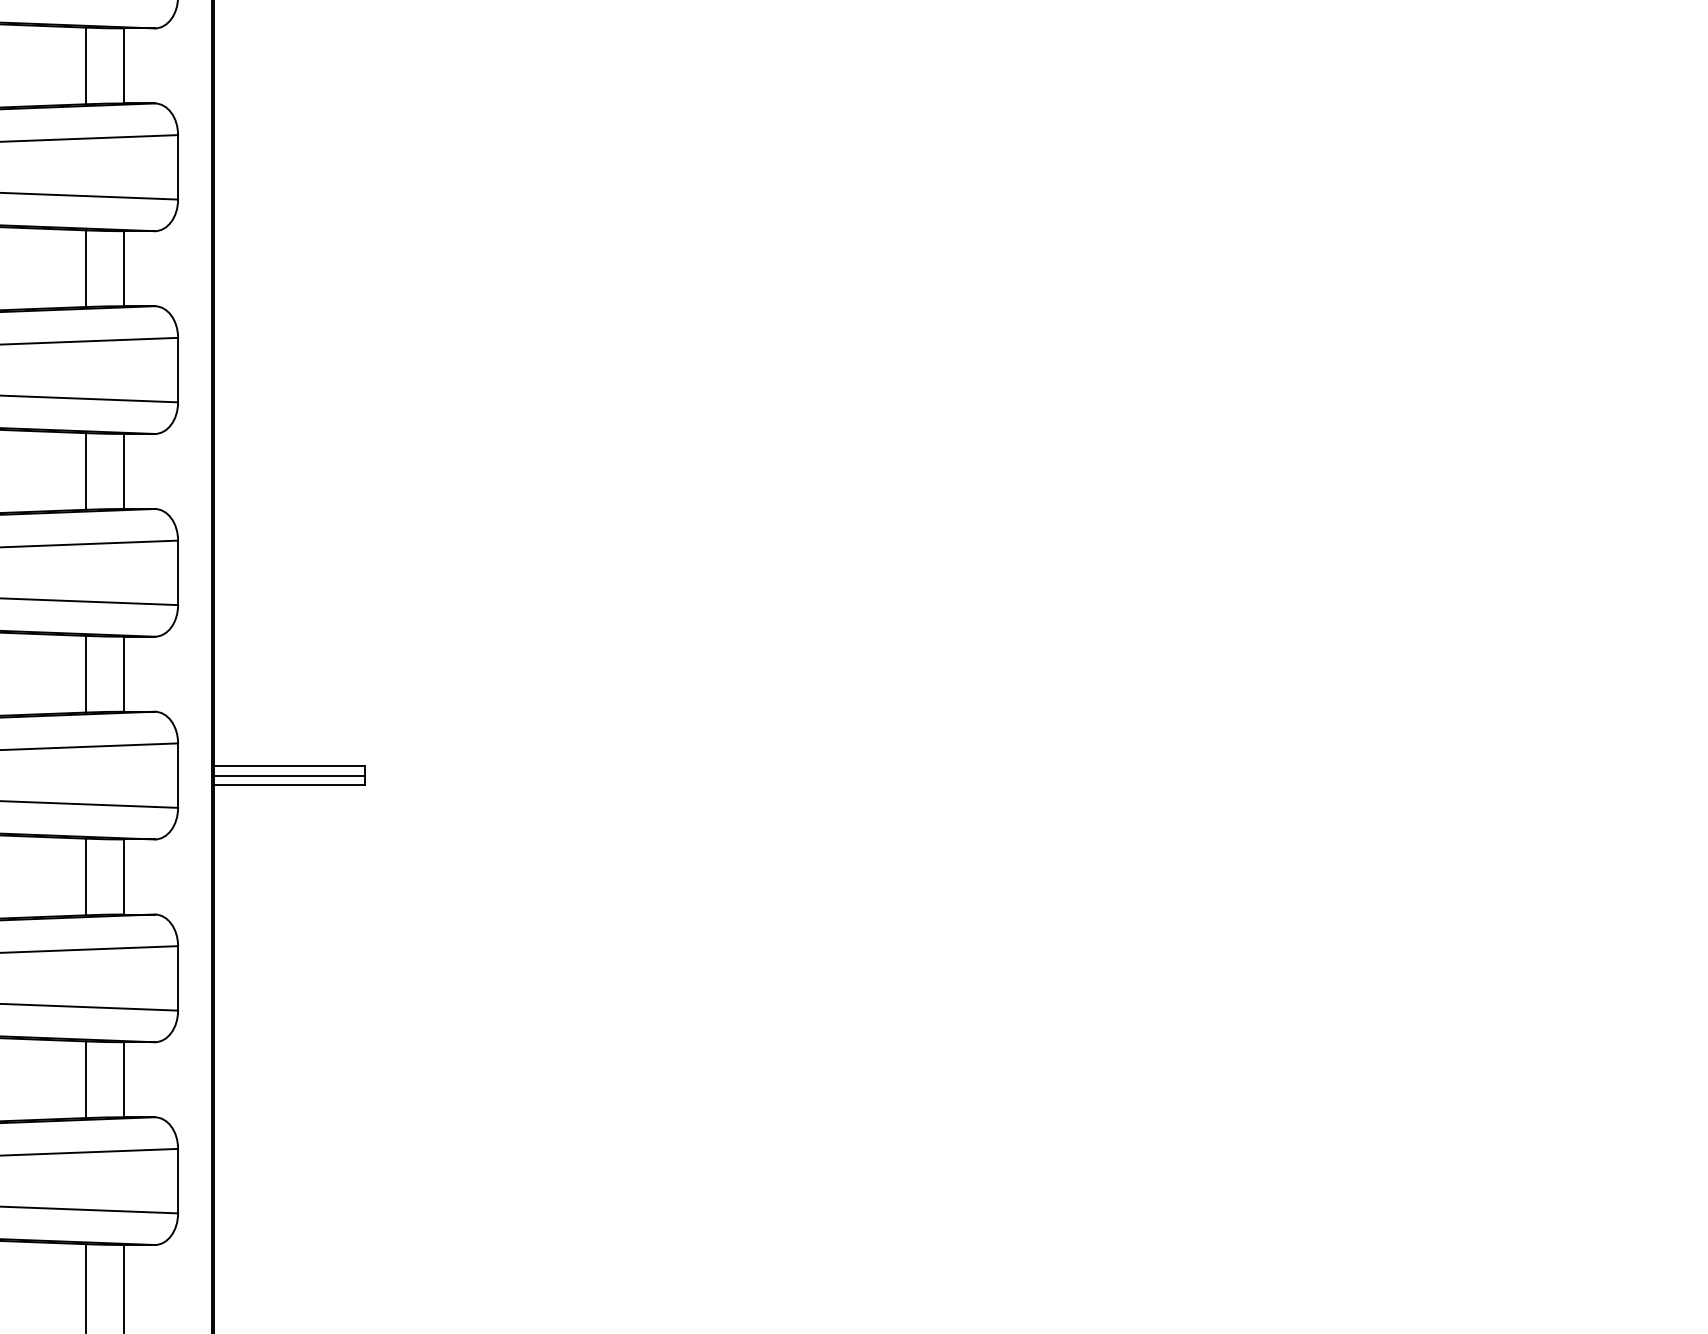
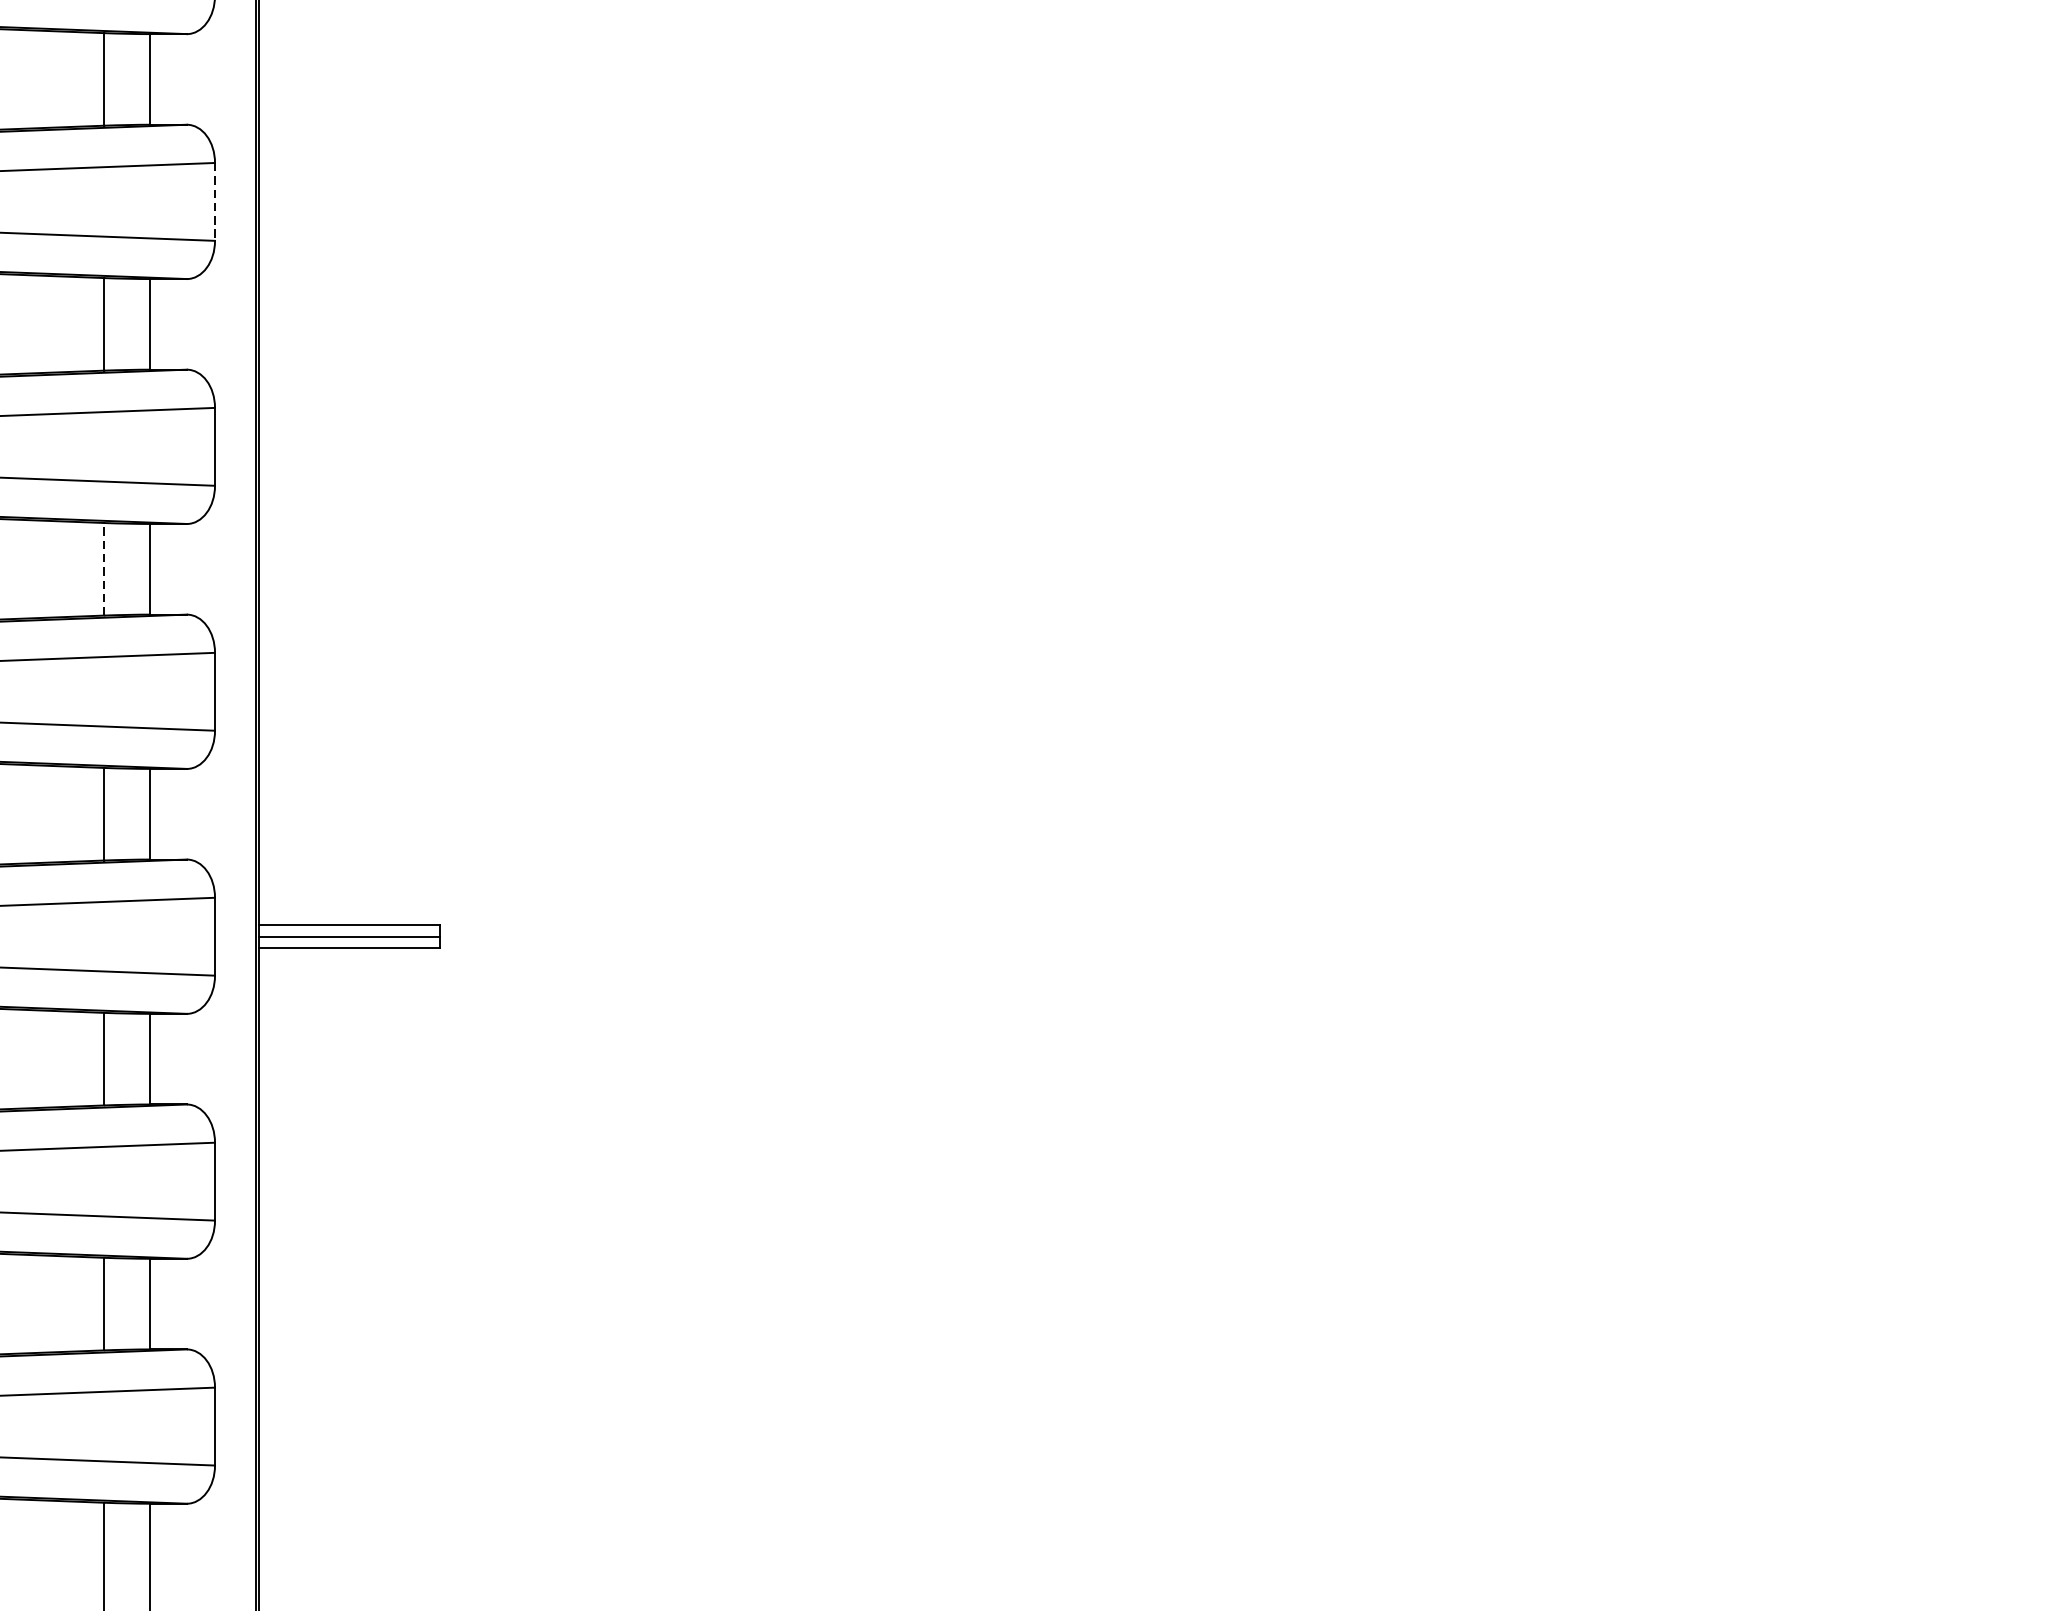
line: (178, 167) -> (215, 202), solid -> dashed
line: (86, 470) -> (104, 568), solid -> dashed

